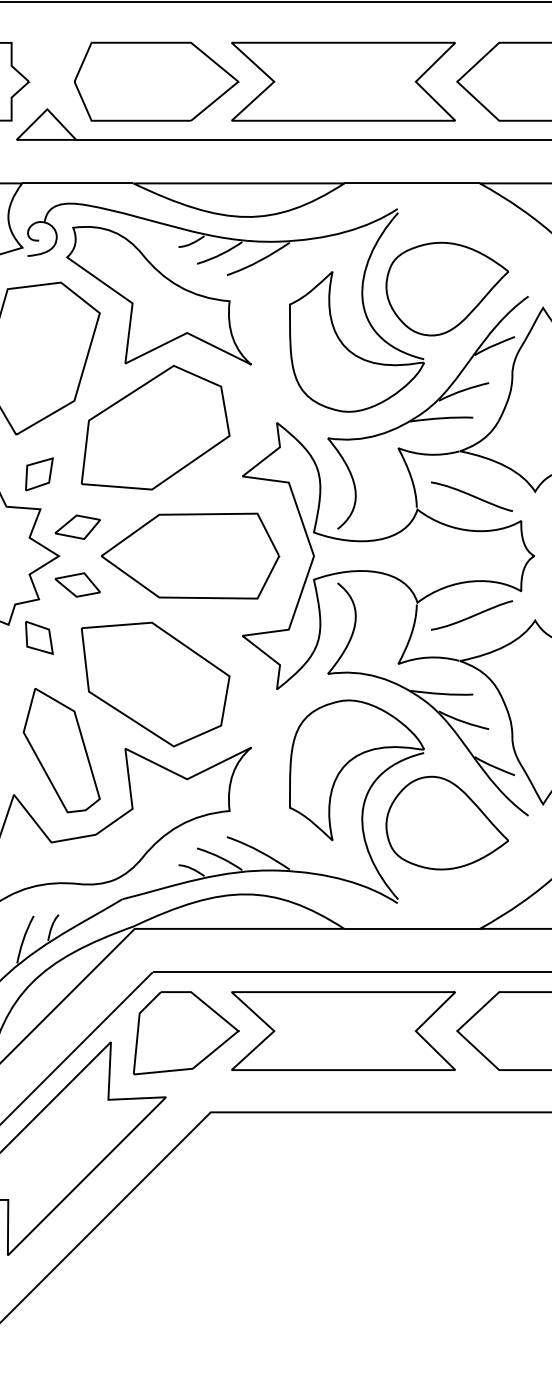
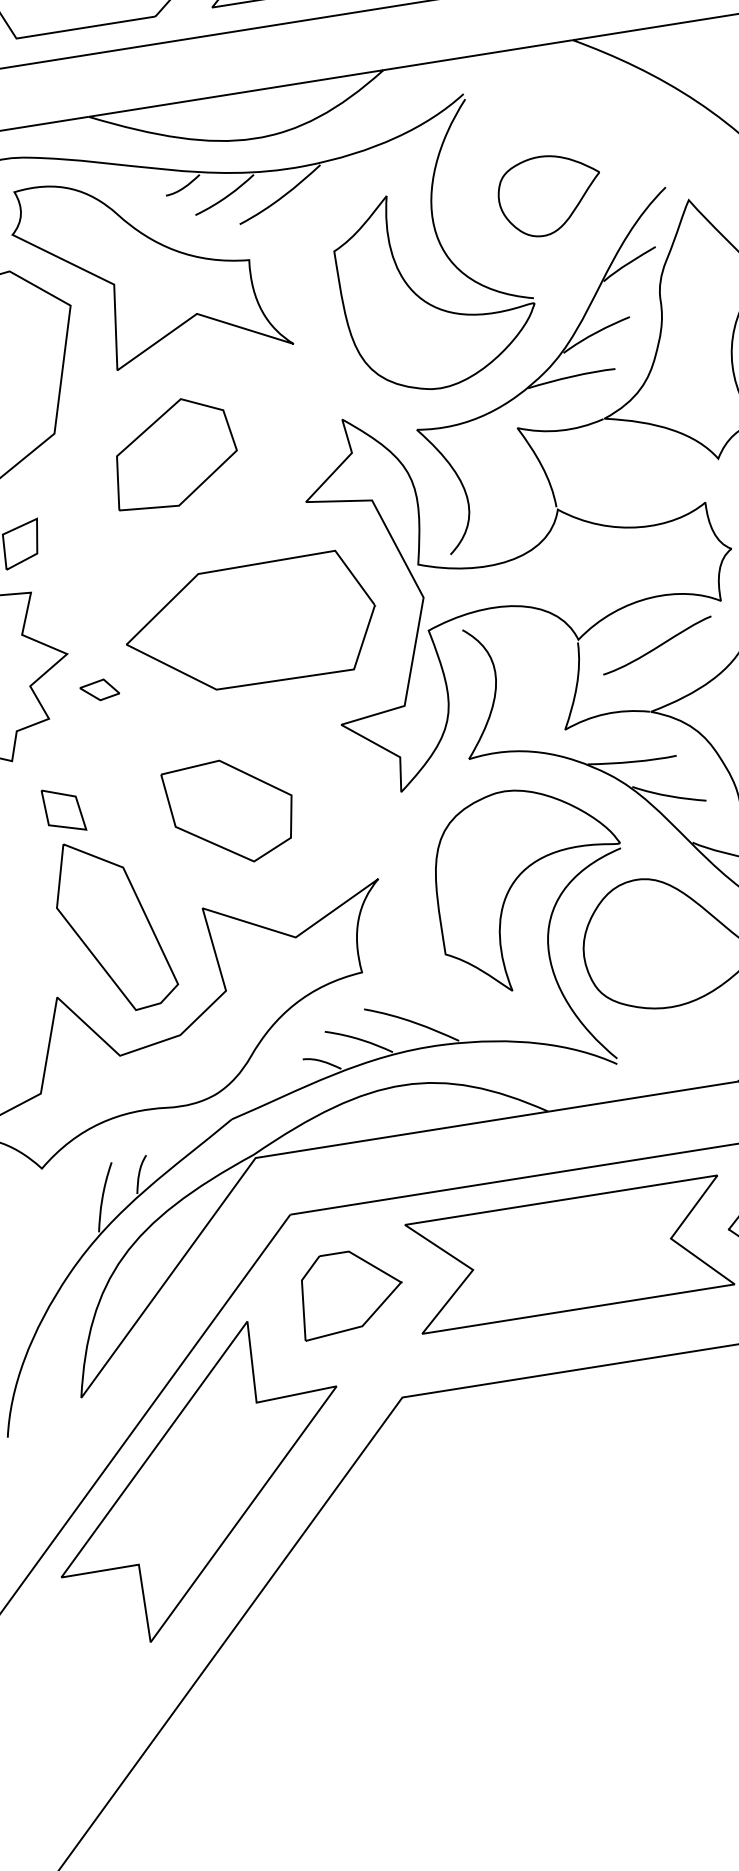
part: (446, 288) -> (549, 194), size x0.6
part: (155, 427) -> (173, 452), size x0.6
curve: (471, 496) -> (630, 479), removed
part: (77, 526) -> (86, 608), removed
part: (77, 584) -> (99, 689), size x0.6
part: (39, 637) -> (64, 809), moved
part: (155, 684) -> (230, 812), size x0.6
part: (185, 1033) -> (349, 1292), size x0.7

